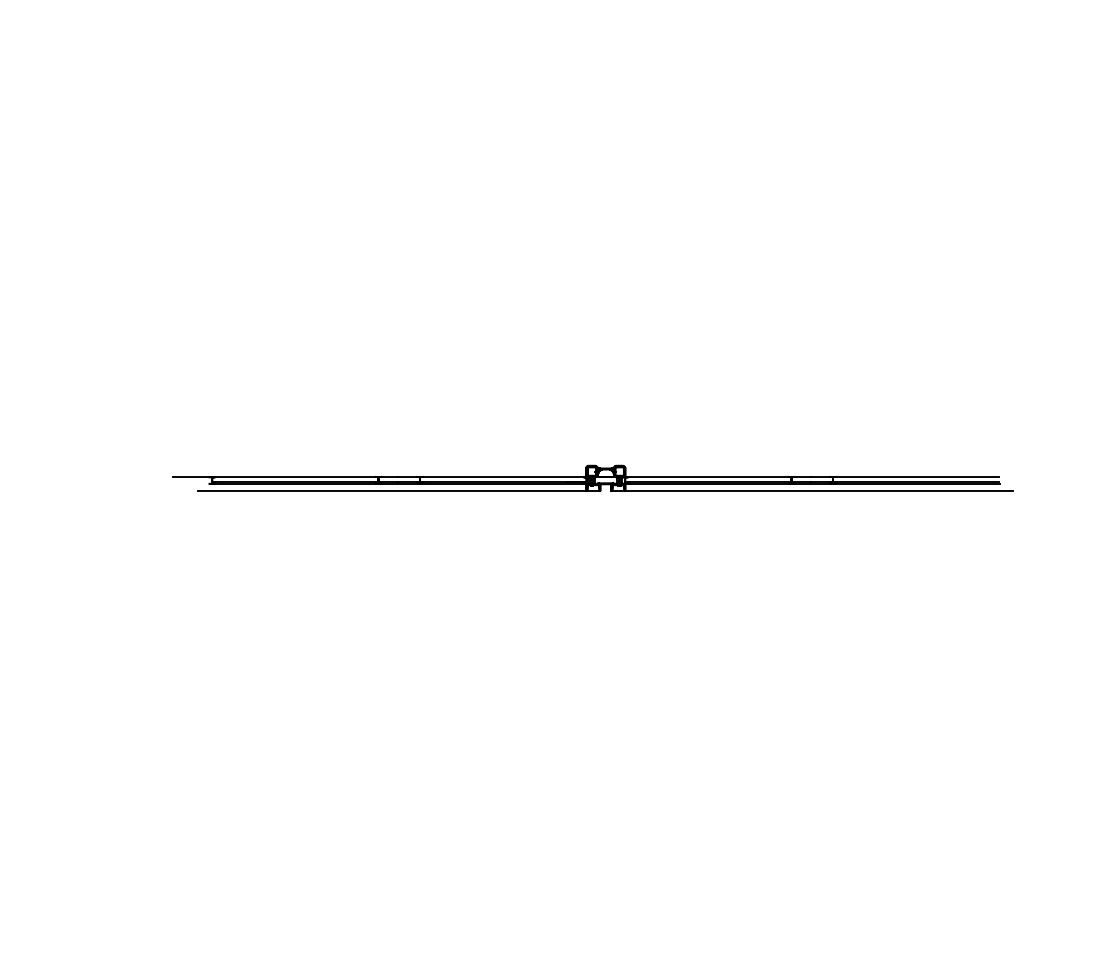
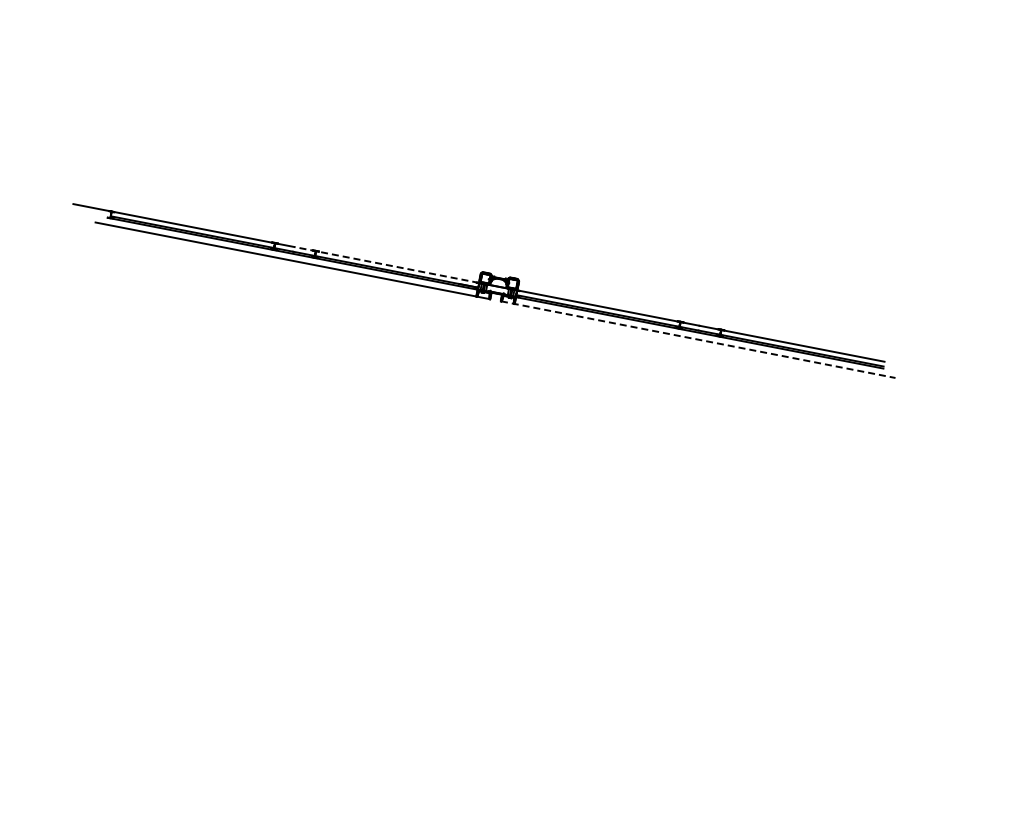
line: (491, 477) -> (385, 265), solid -> dashed
line: (812, 490) -> (698, 339), solid -> dashed

